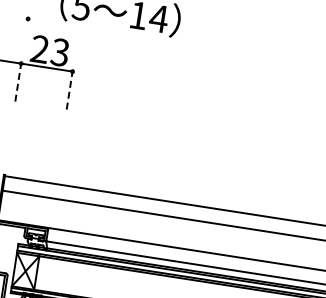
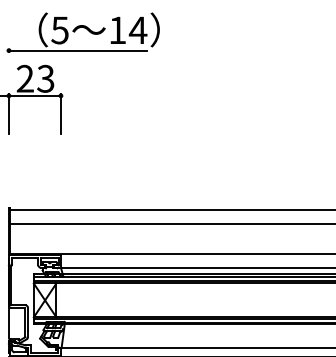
line: (95, 29) -> (77, 50), added
line: (18, 81) -> (8, 113), dashed -> solid
line: (69, 88) -> (60, 113), dashed -> solid

